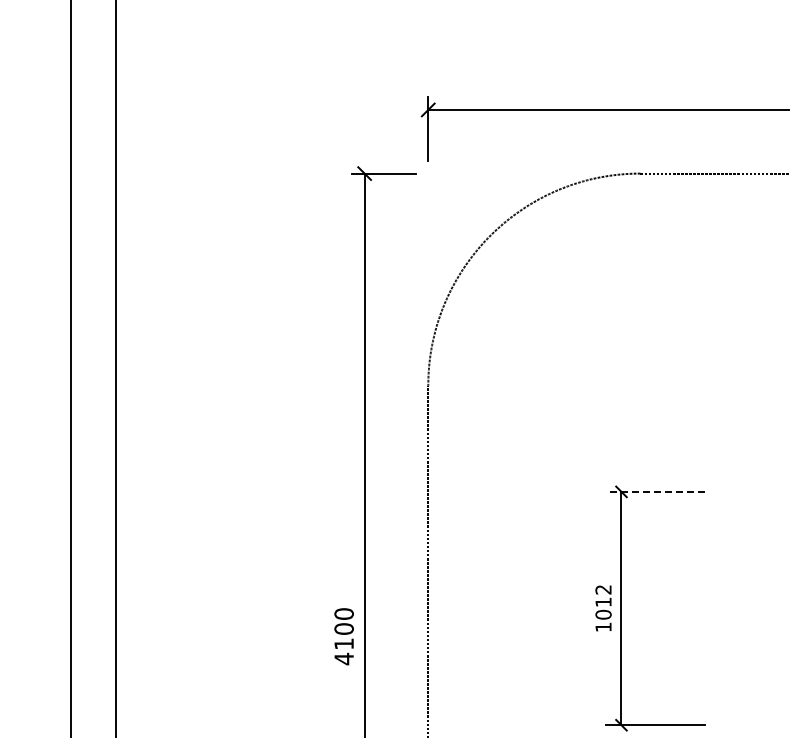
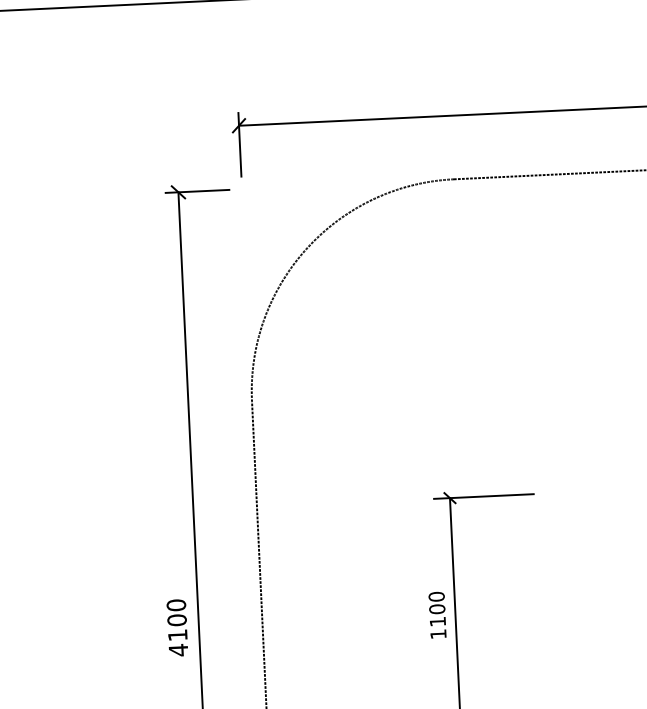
line: (655, 491) -> (483, 496), dashed -> solid
text: (603, 601) -> (437, 608), 1012 -> 1100
text: (343, 636) -> (176, 627), moved

